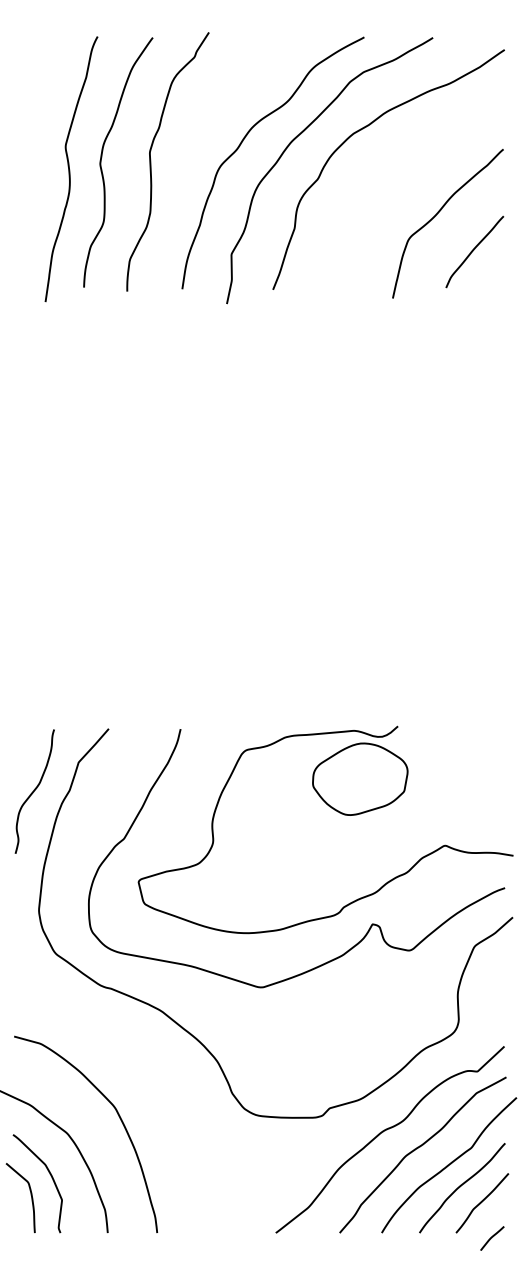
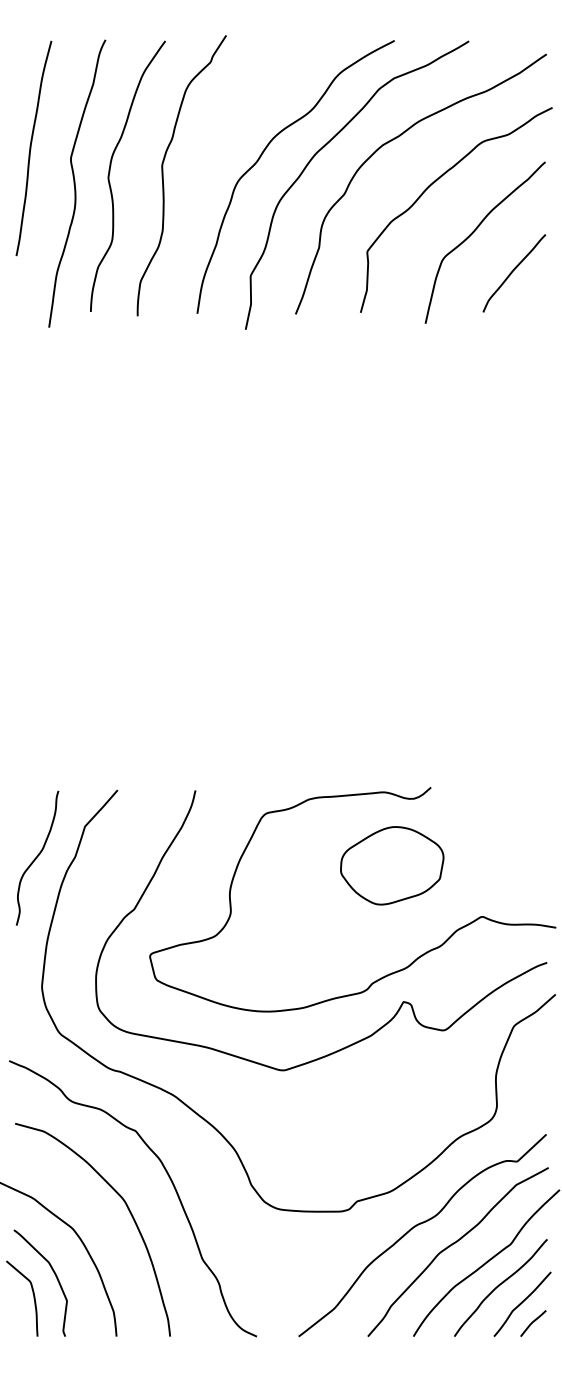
curve: (29, 135) -> (31, 147), added
curve: (401, 169) -> (434, 183), added
part: (360, 778) -> (392, 865), moved
curve: (156, 1088) -> (169, 1179), added
curve: (492, 1237) -> (533, 1322), moved

